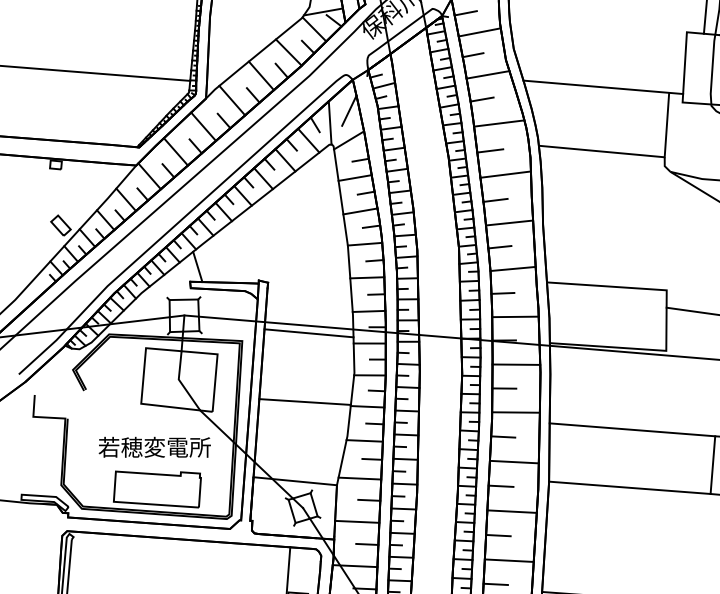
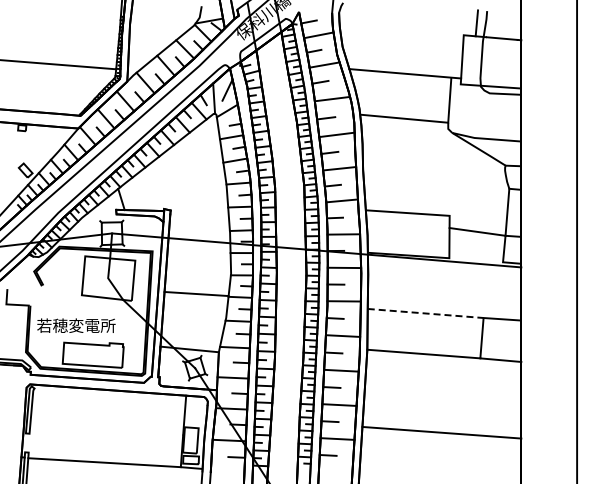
line: (309, 332) -> (199, 245), removed
line: (633, 429) -> (426, 313), solid -> dashed
text: (154, 447) -> (76, 325), moved

